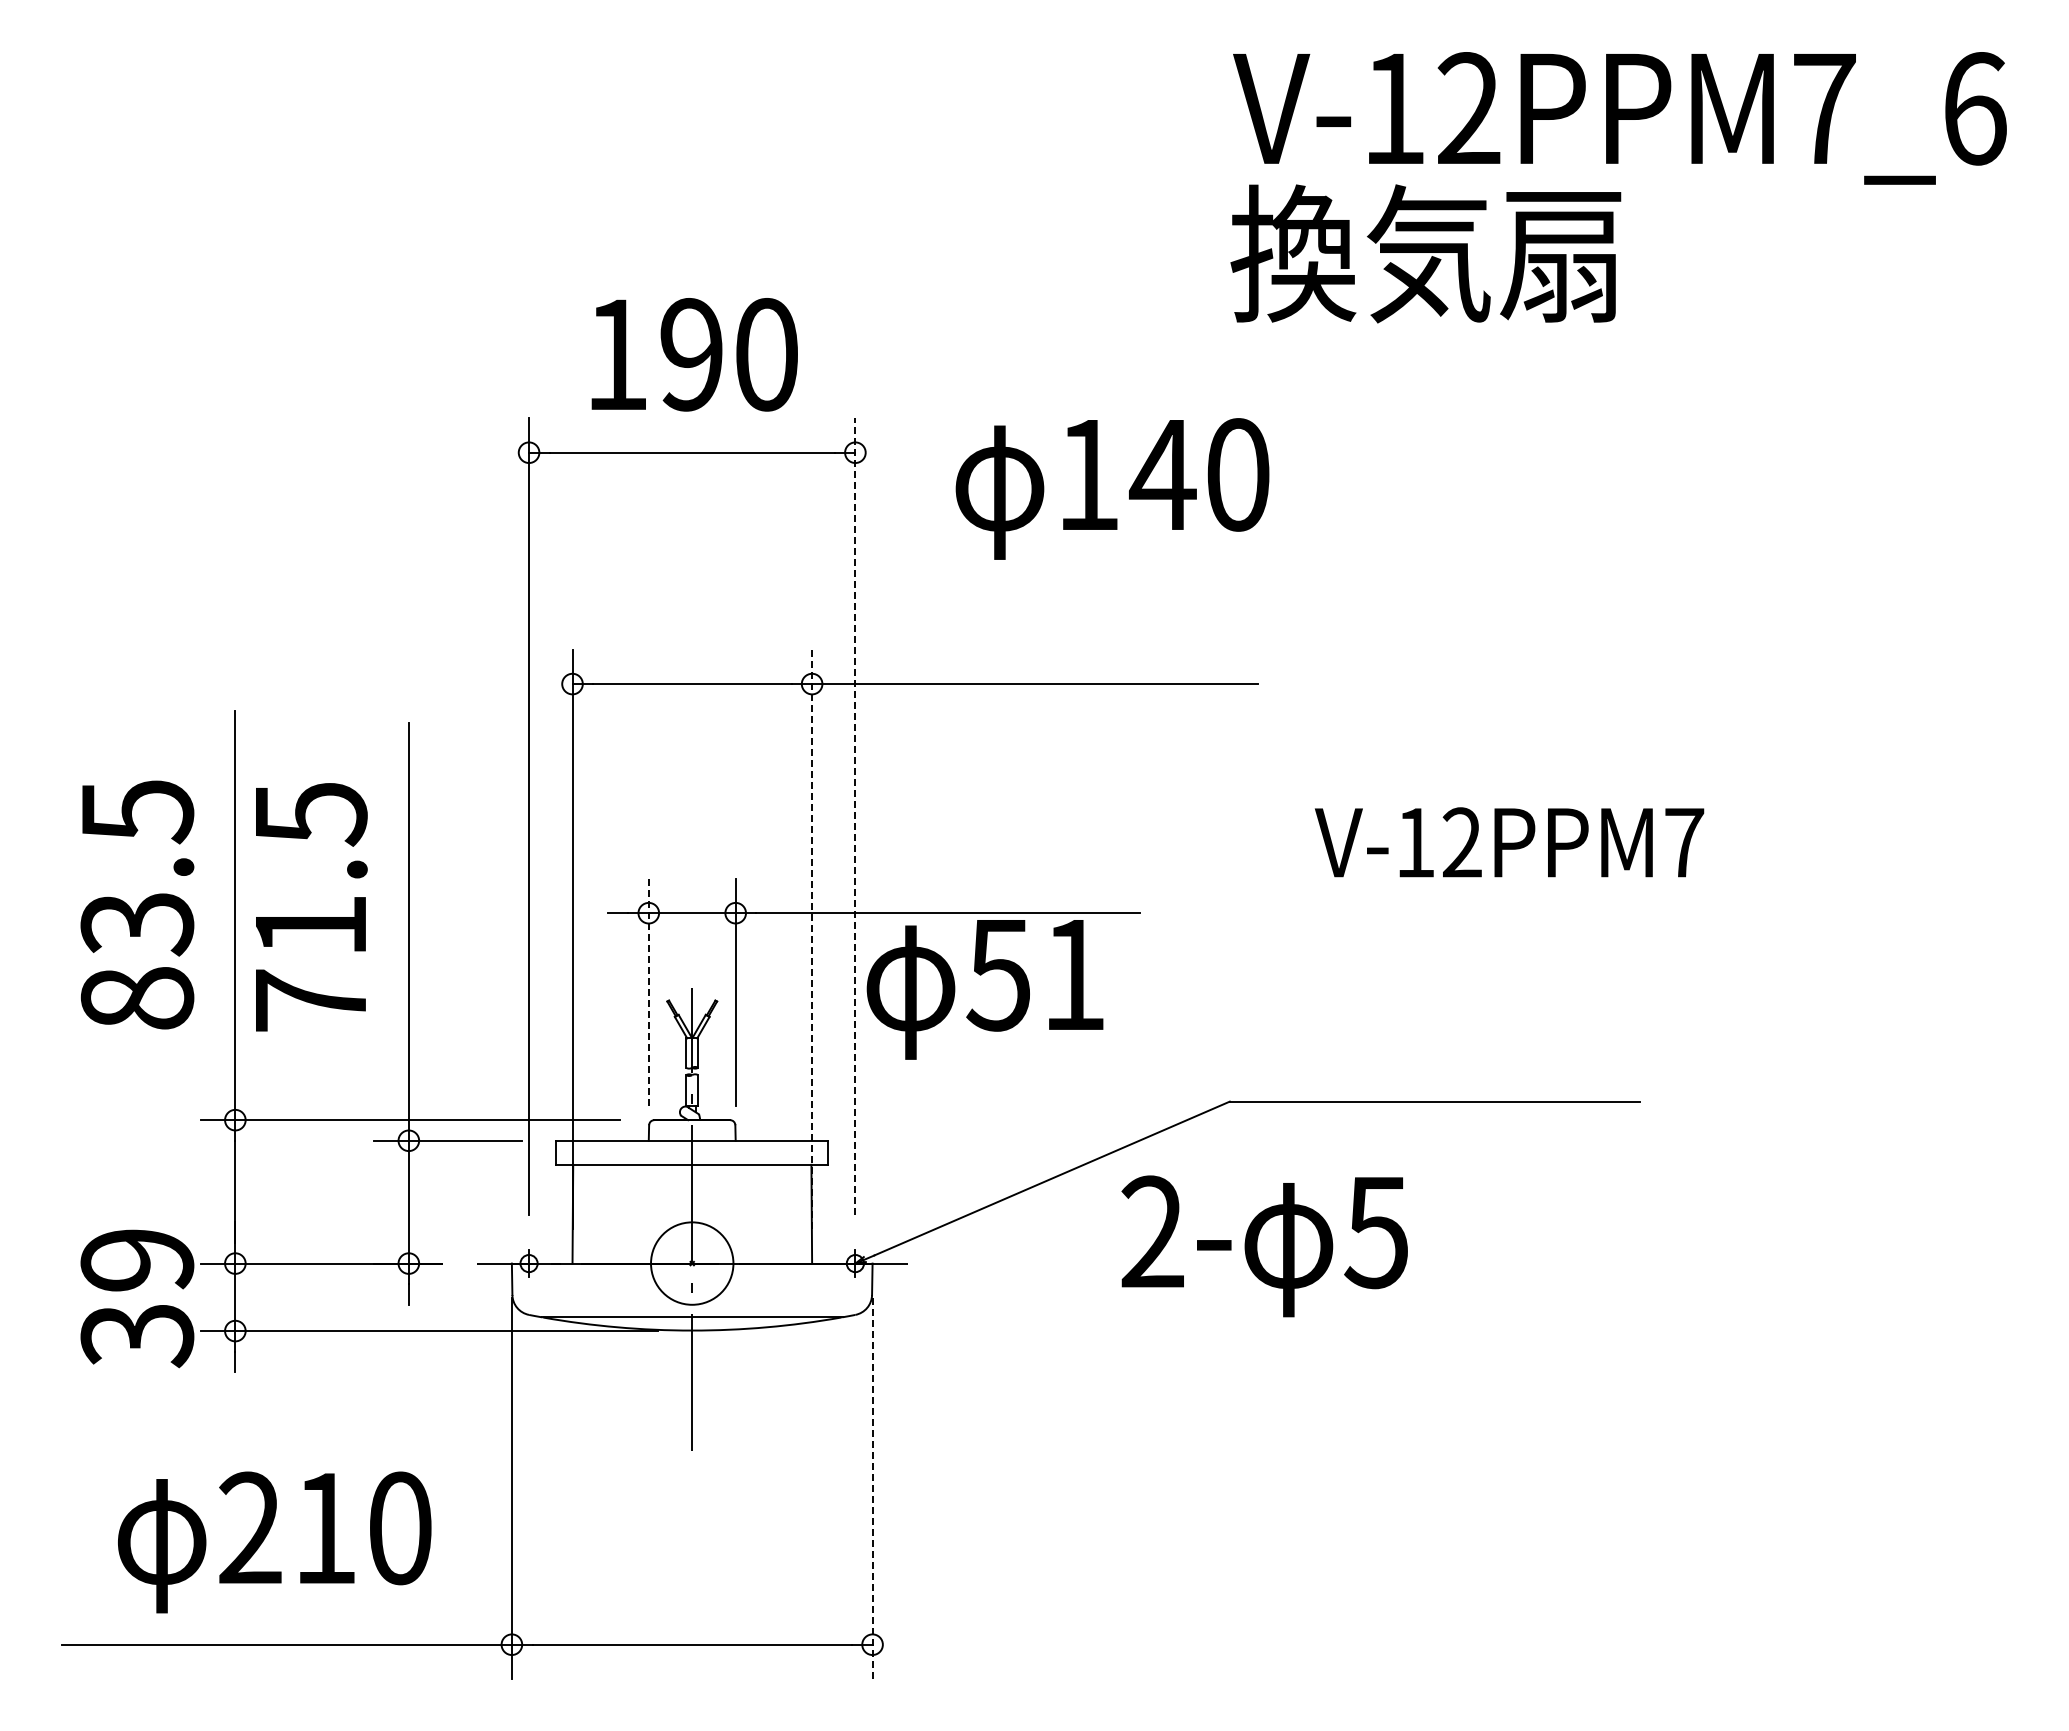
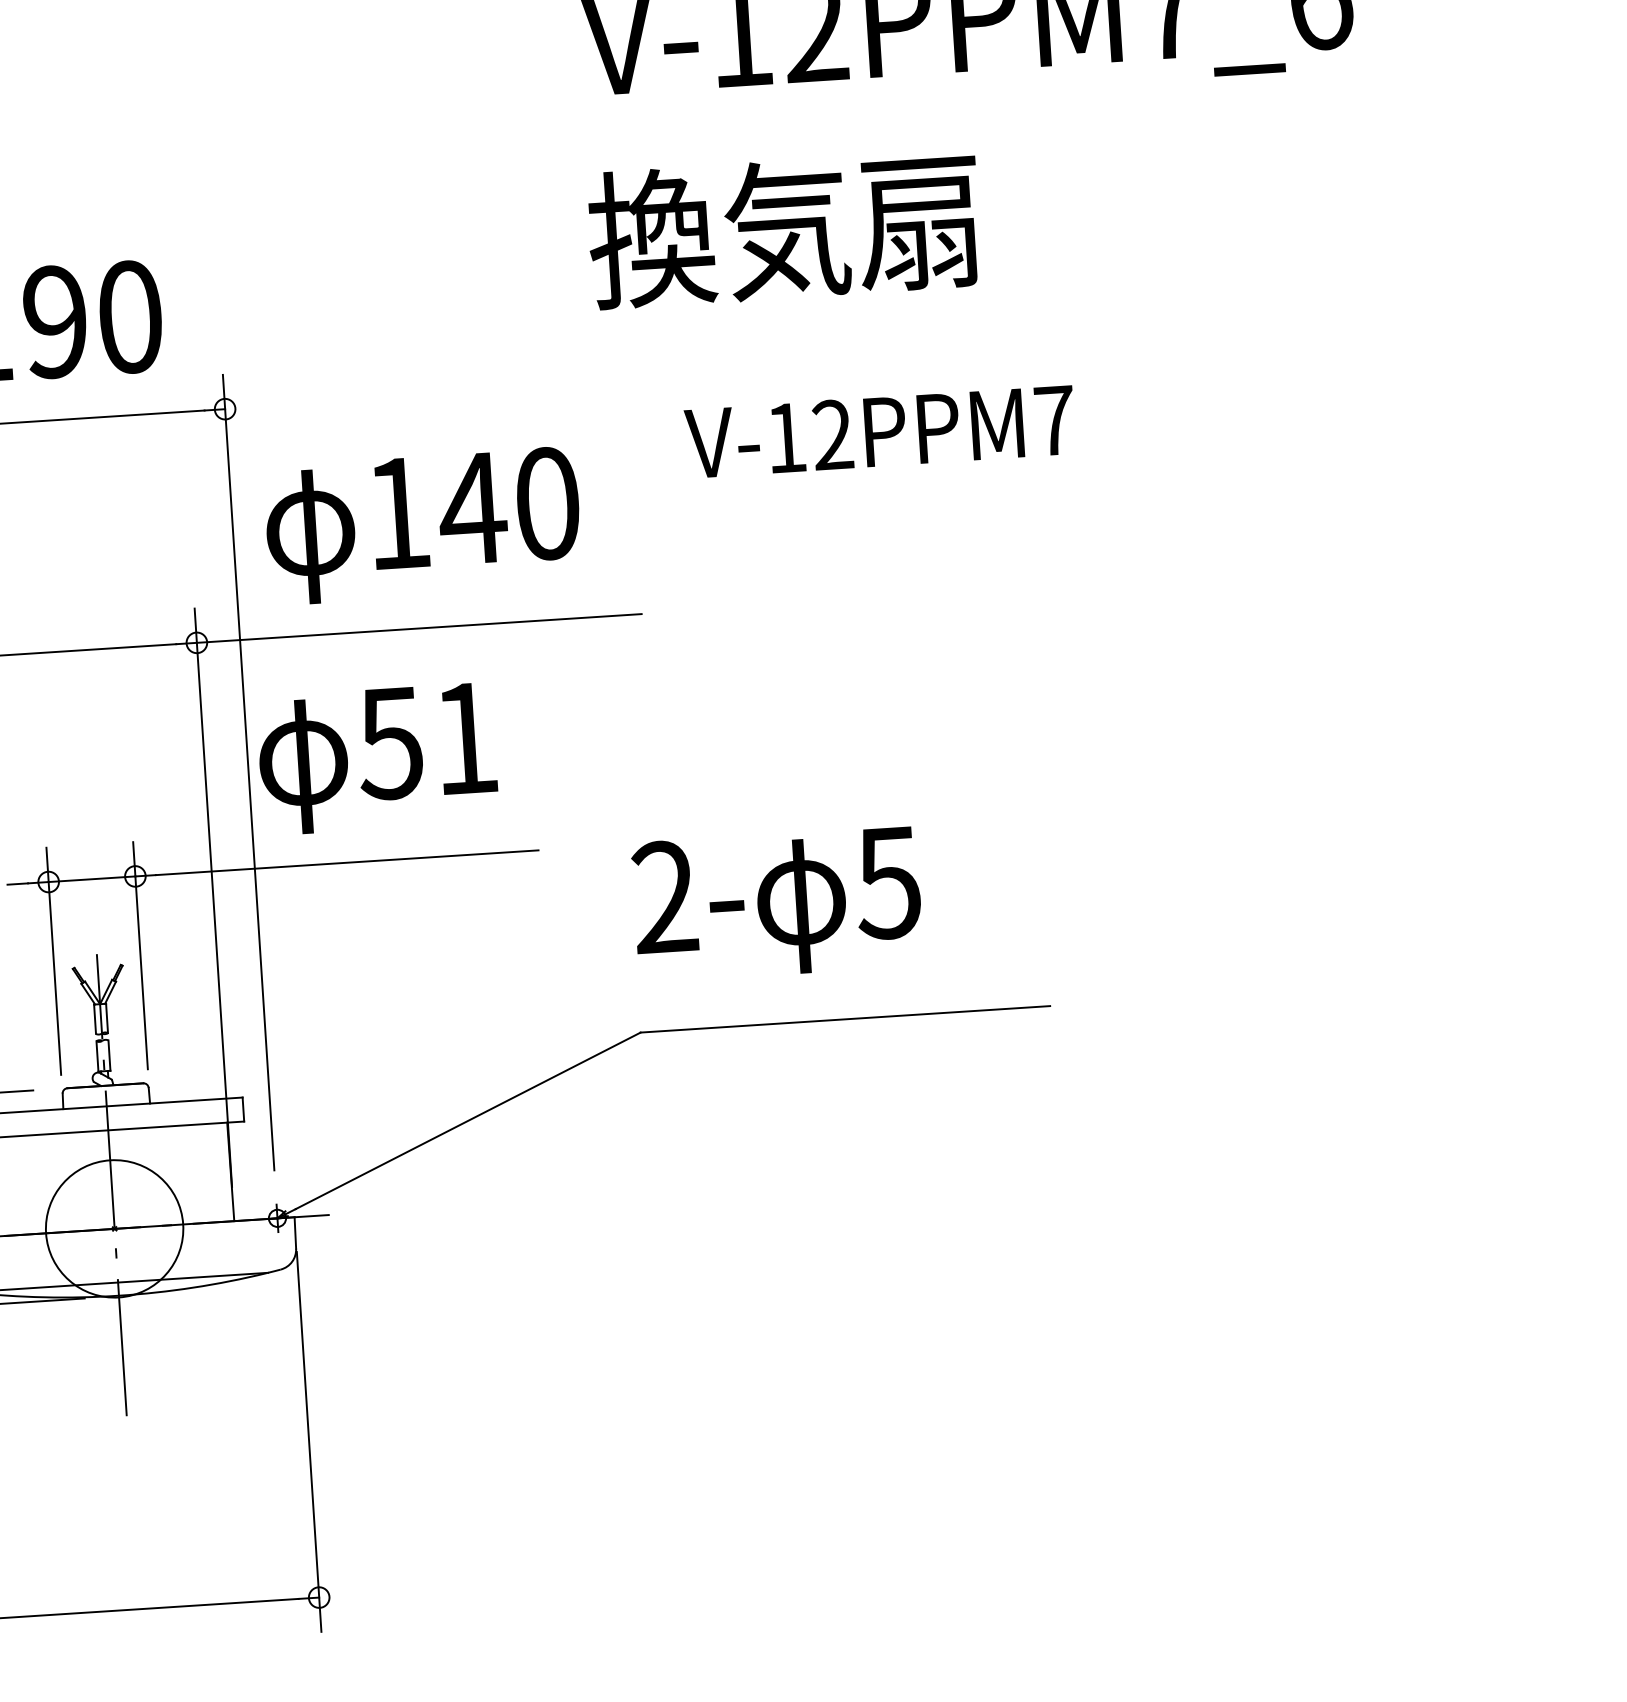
text: (1425, 253) -> (783, 229), moved
text: (1112, 488) -> (423, 525), moved
line: (855, 816) -> (248, 772), dashed -> solid
text: (1509, 842) -> (880, 431), moved
line: (812, 939) -> (213, 897), dashed -> solid
text: (984, 989) -> (377, 758), moved
line: (648, 992) -> (53, 961), dashed -> solid
text: (1264, 1246) -> (777, 904), moved
circle: (691, 1263) -> (113, 1228), size x1.67
line: (872, 1489) -> (309, 1442), dashed -> solid

